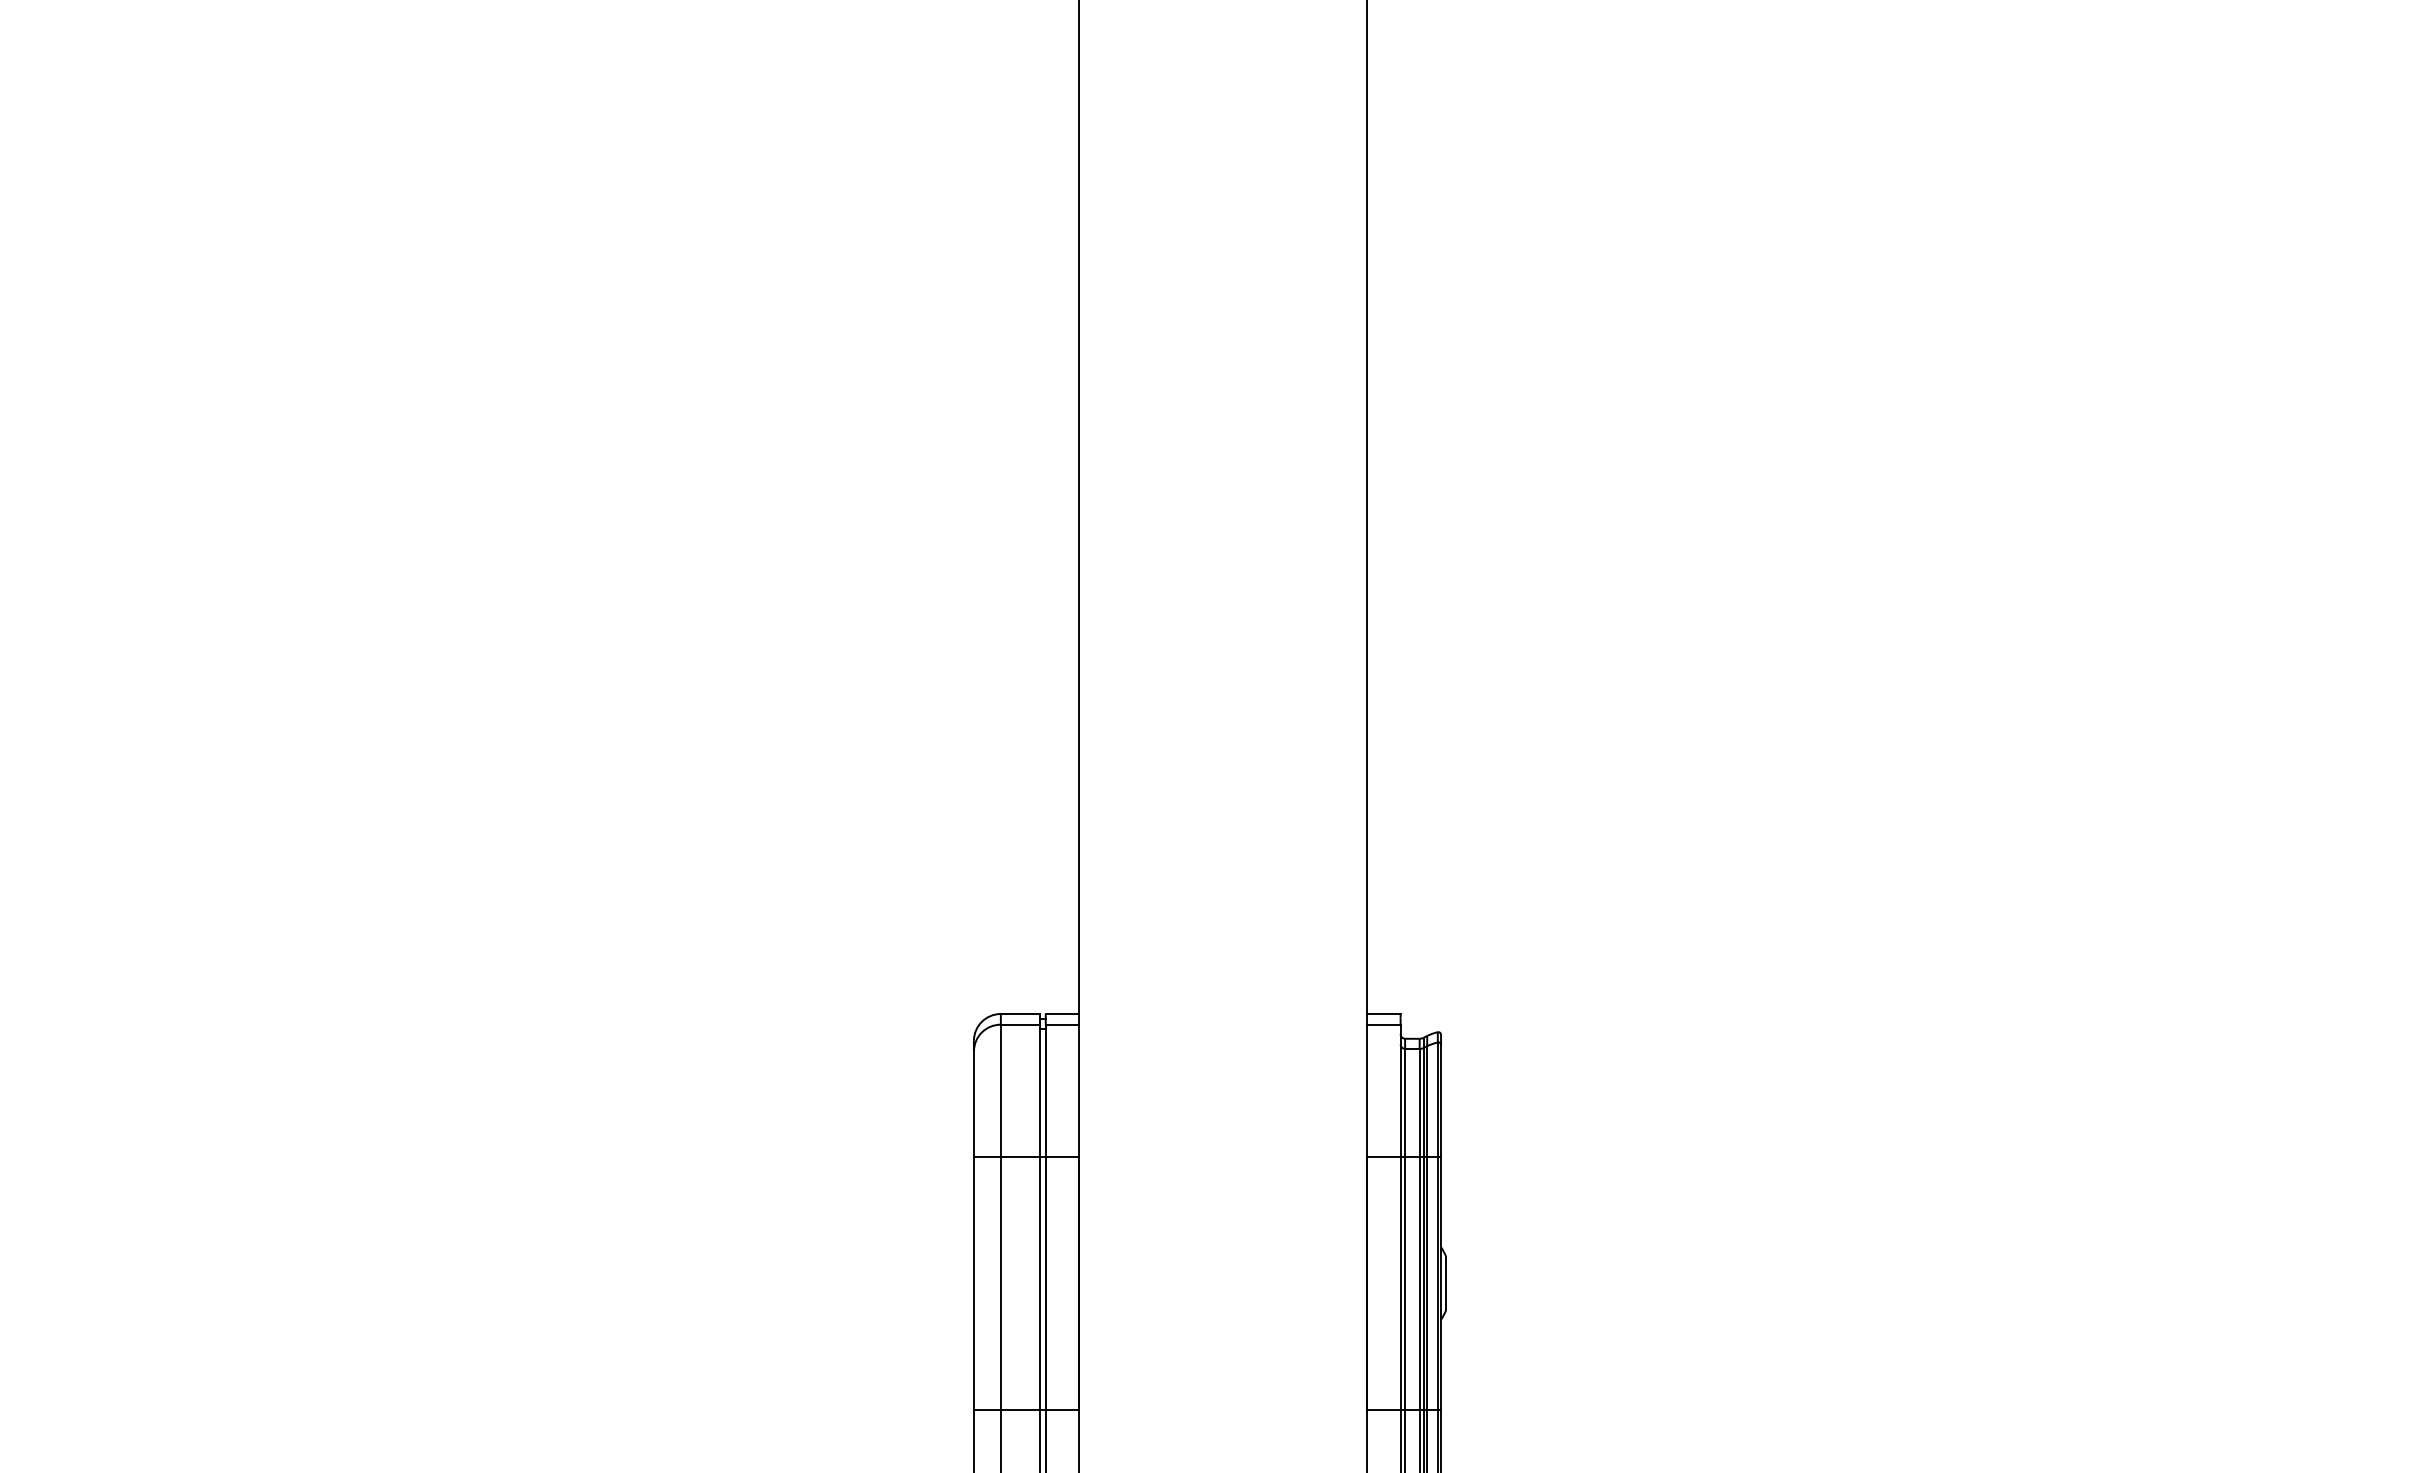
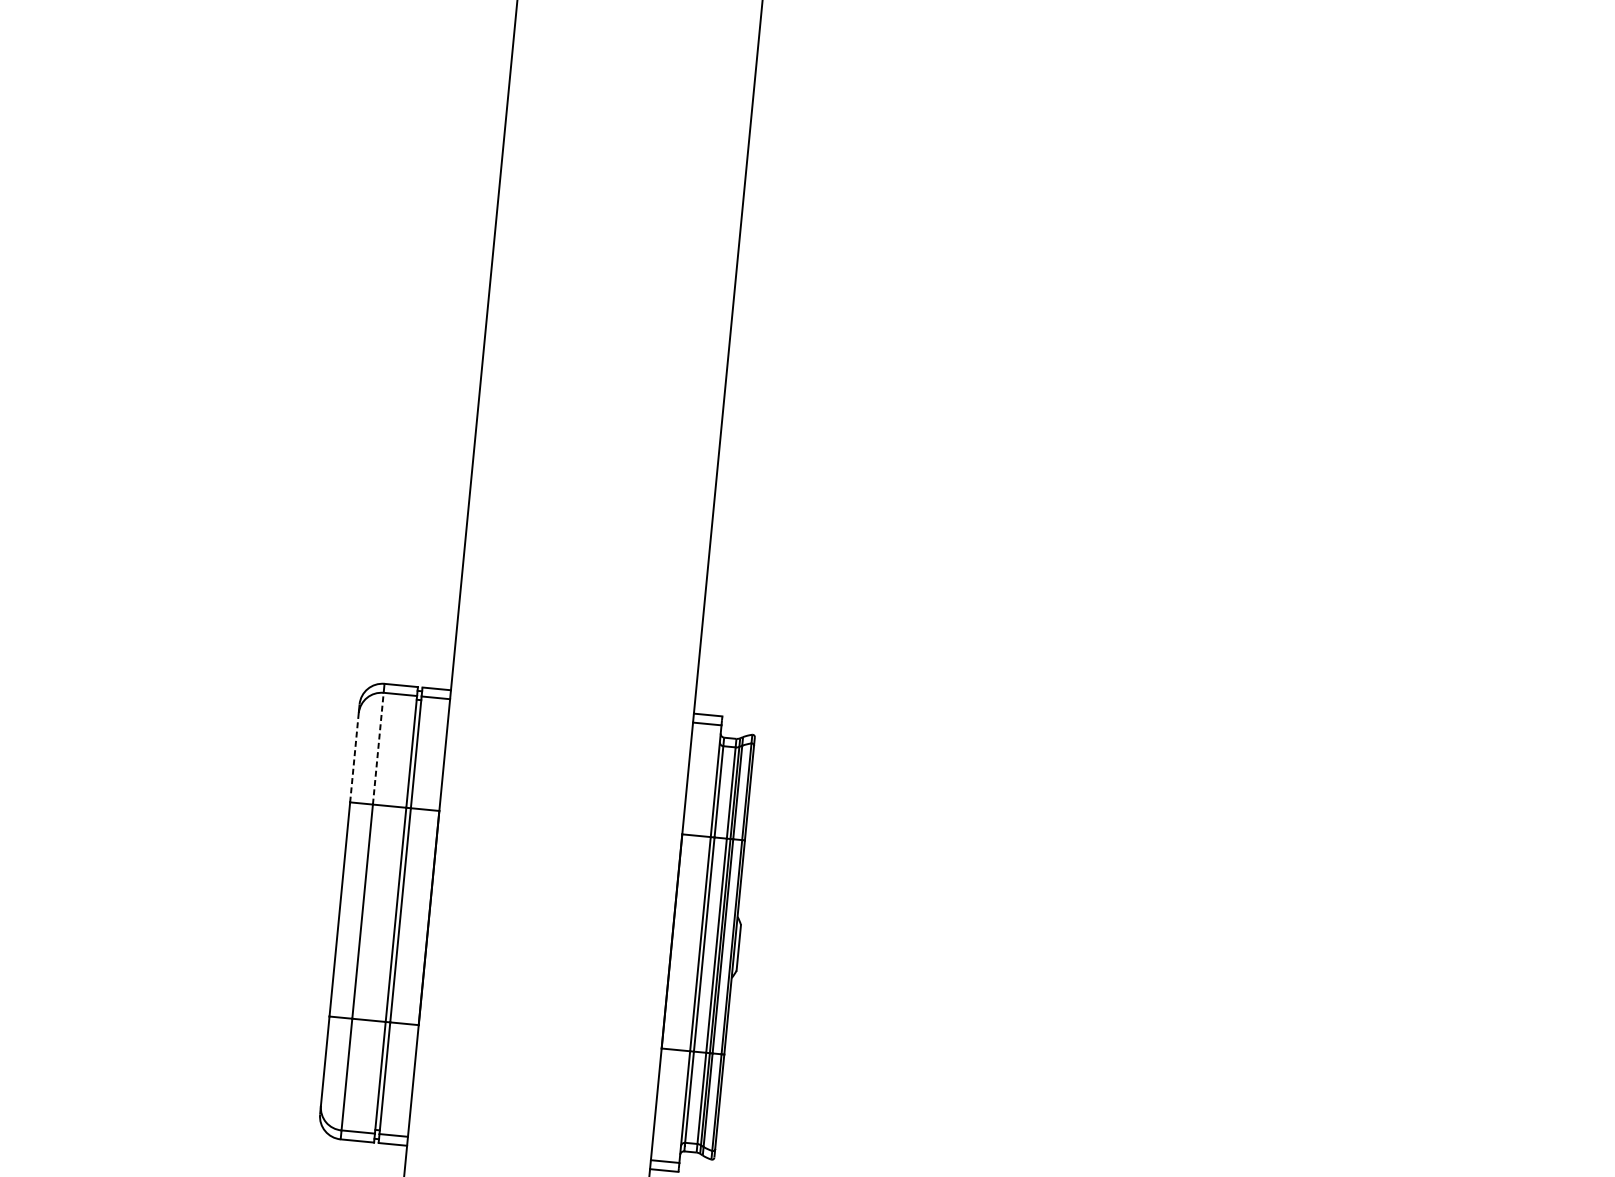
line: (1000, 1090) -> (378, 748), solid -> dashed
line: (973, 1103) -> (354, 757), solid -> dashed

